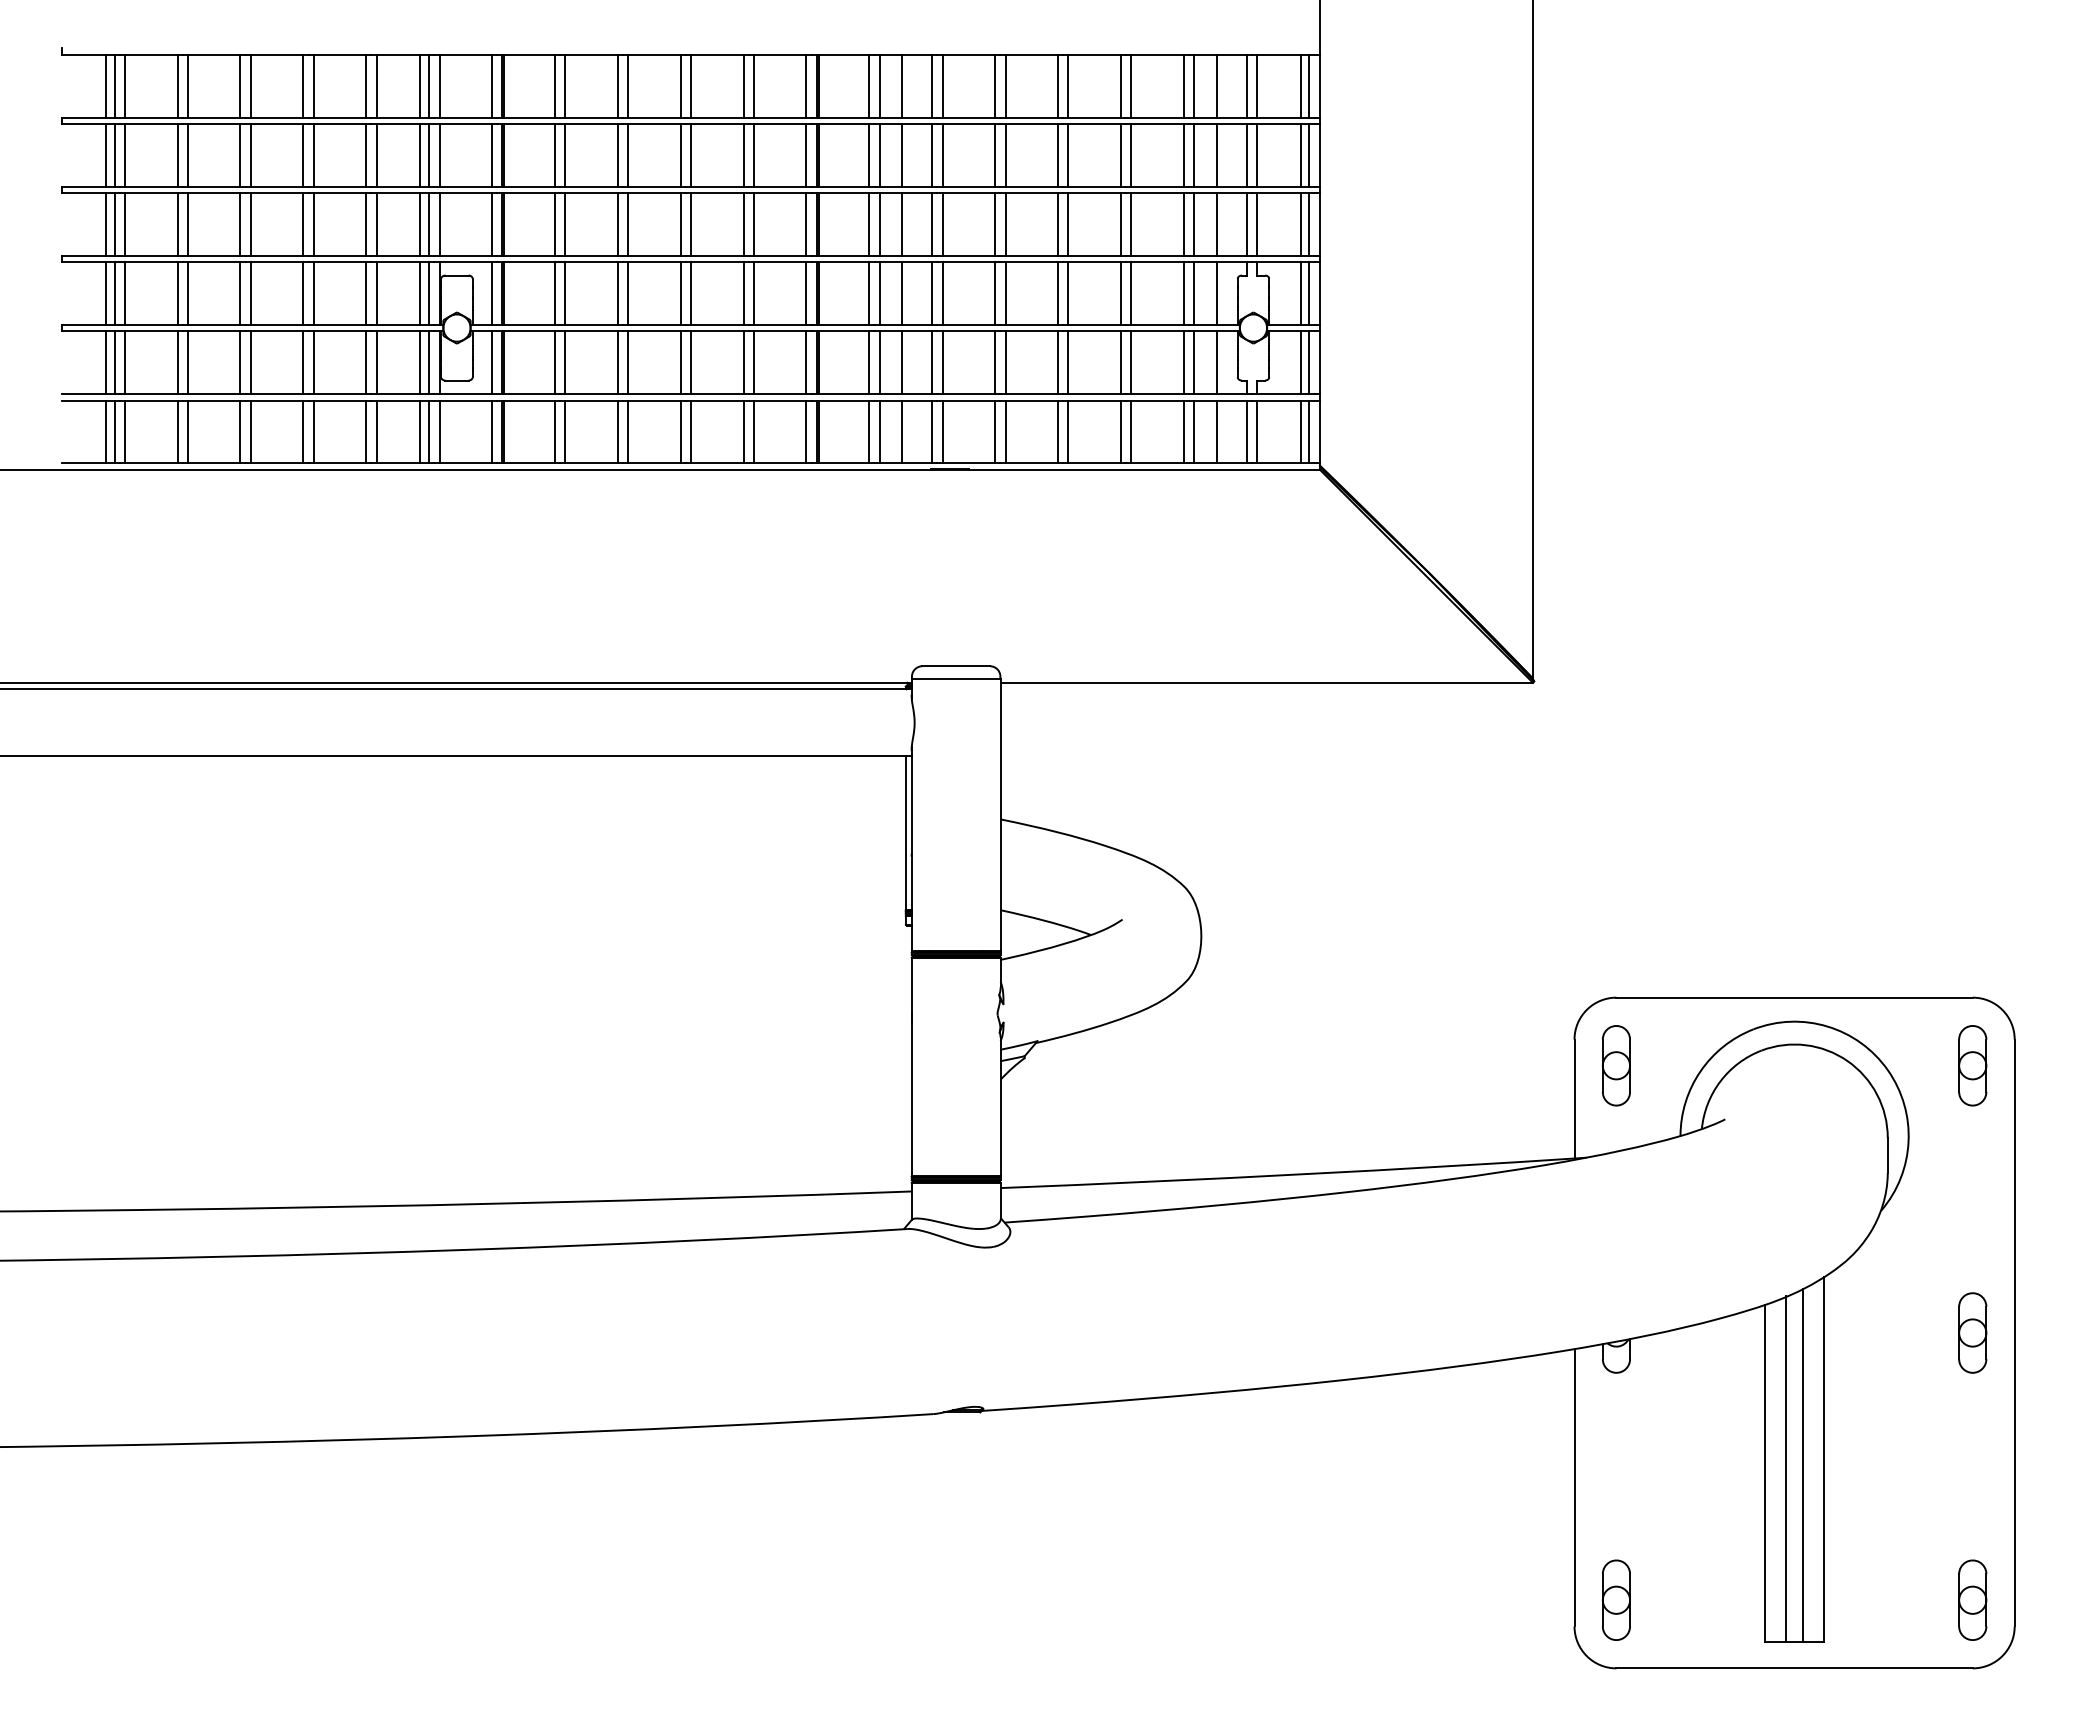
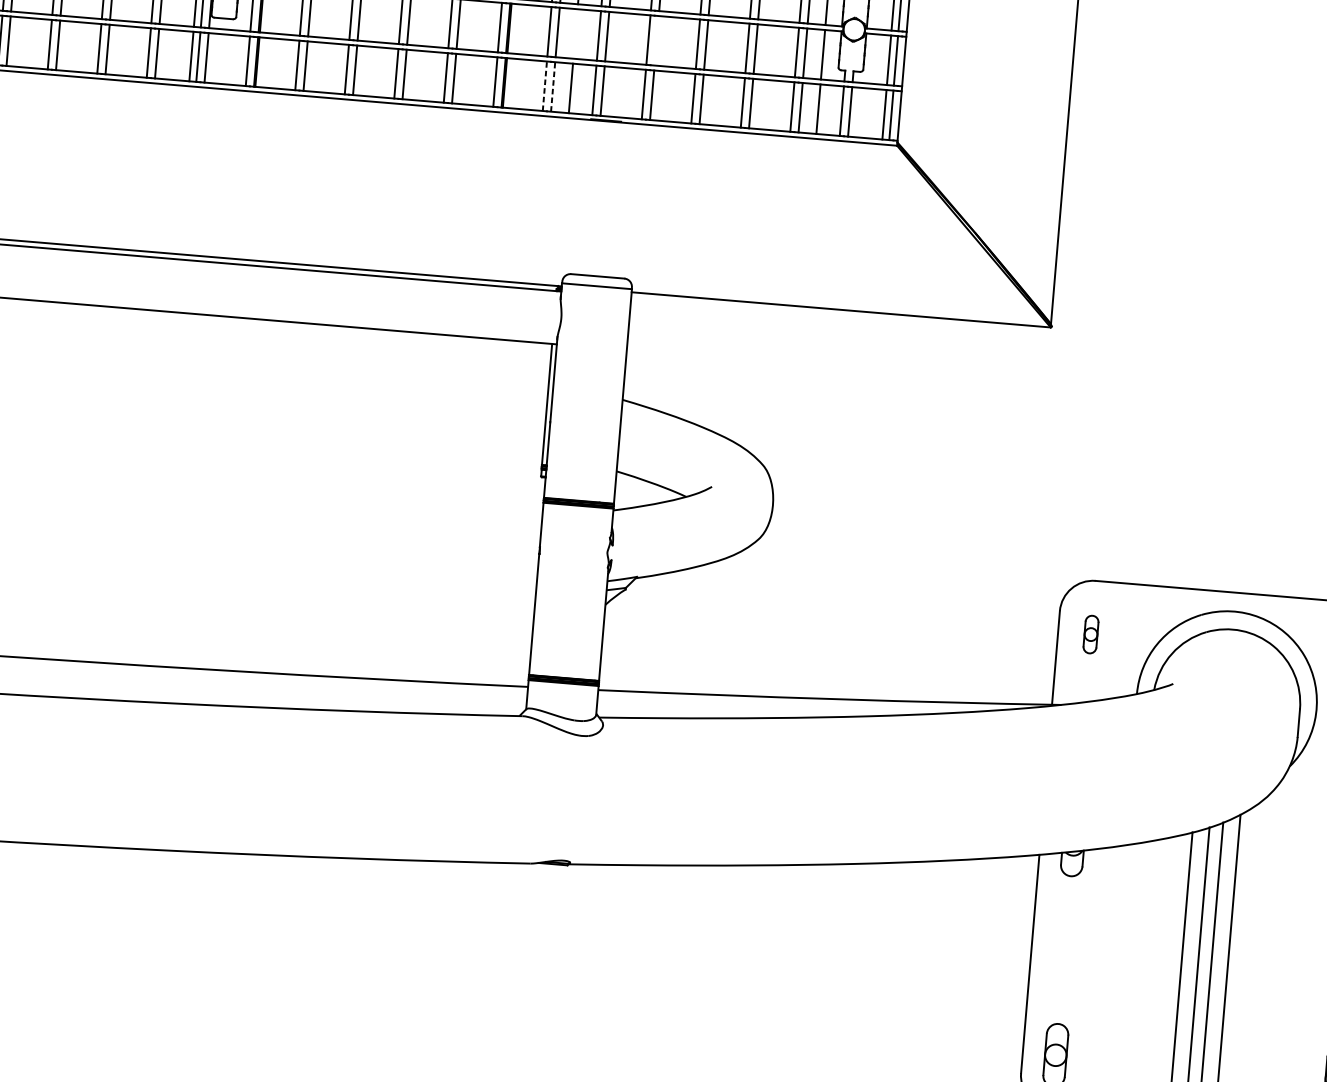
line: (902, 362) -> (575, 33), removed
line: (1005, 362) -> (656, 40), removed
line: (869, 431) -> (545, 85), solid -> dashed
line: (879, 431) -> (552, 86), solid -> dashed
part: (1615, 1065) -> (1090, 634), size x0.6

